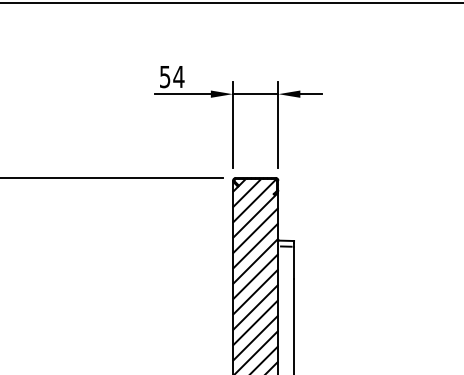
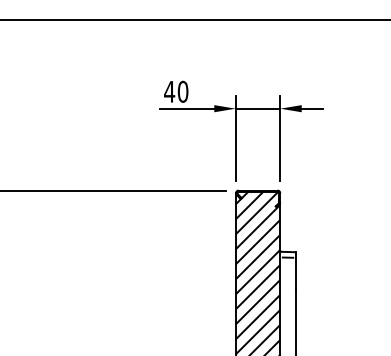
text: (171, 76) -> (175, 91), 54 -> 40

